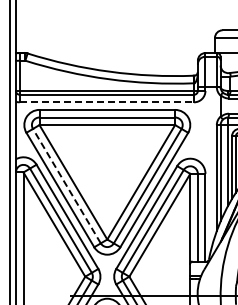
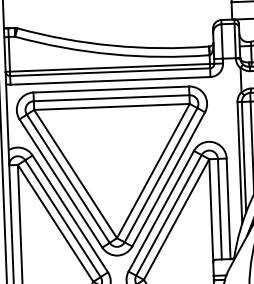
line: (107, 102) -> (111, 81), dashed -> solid
line: (66, 186) -> (67, 179), dashed -> solid

